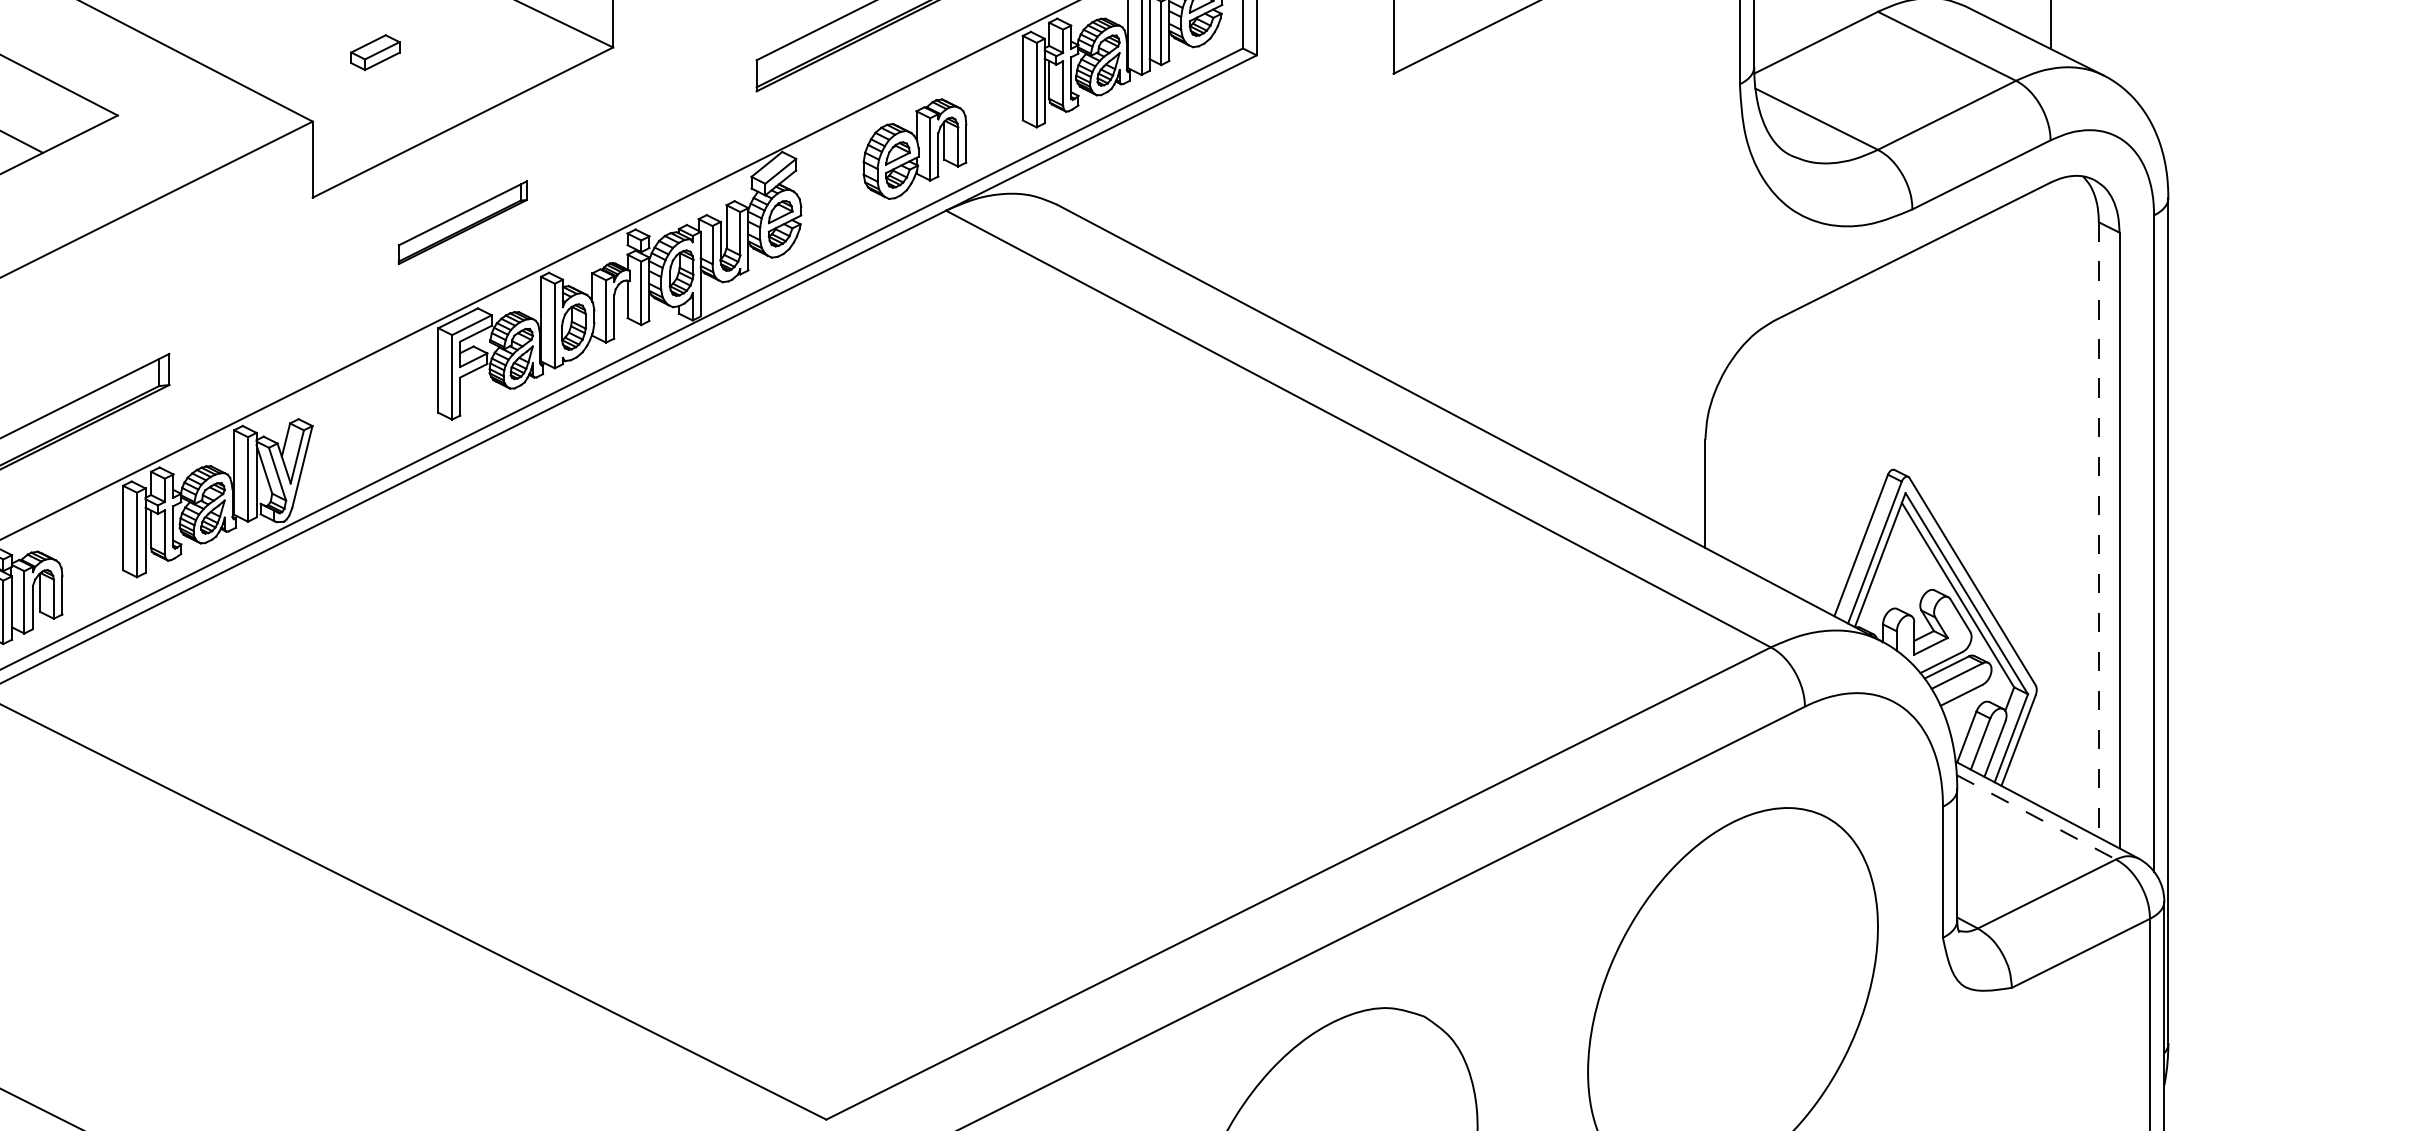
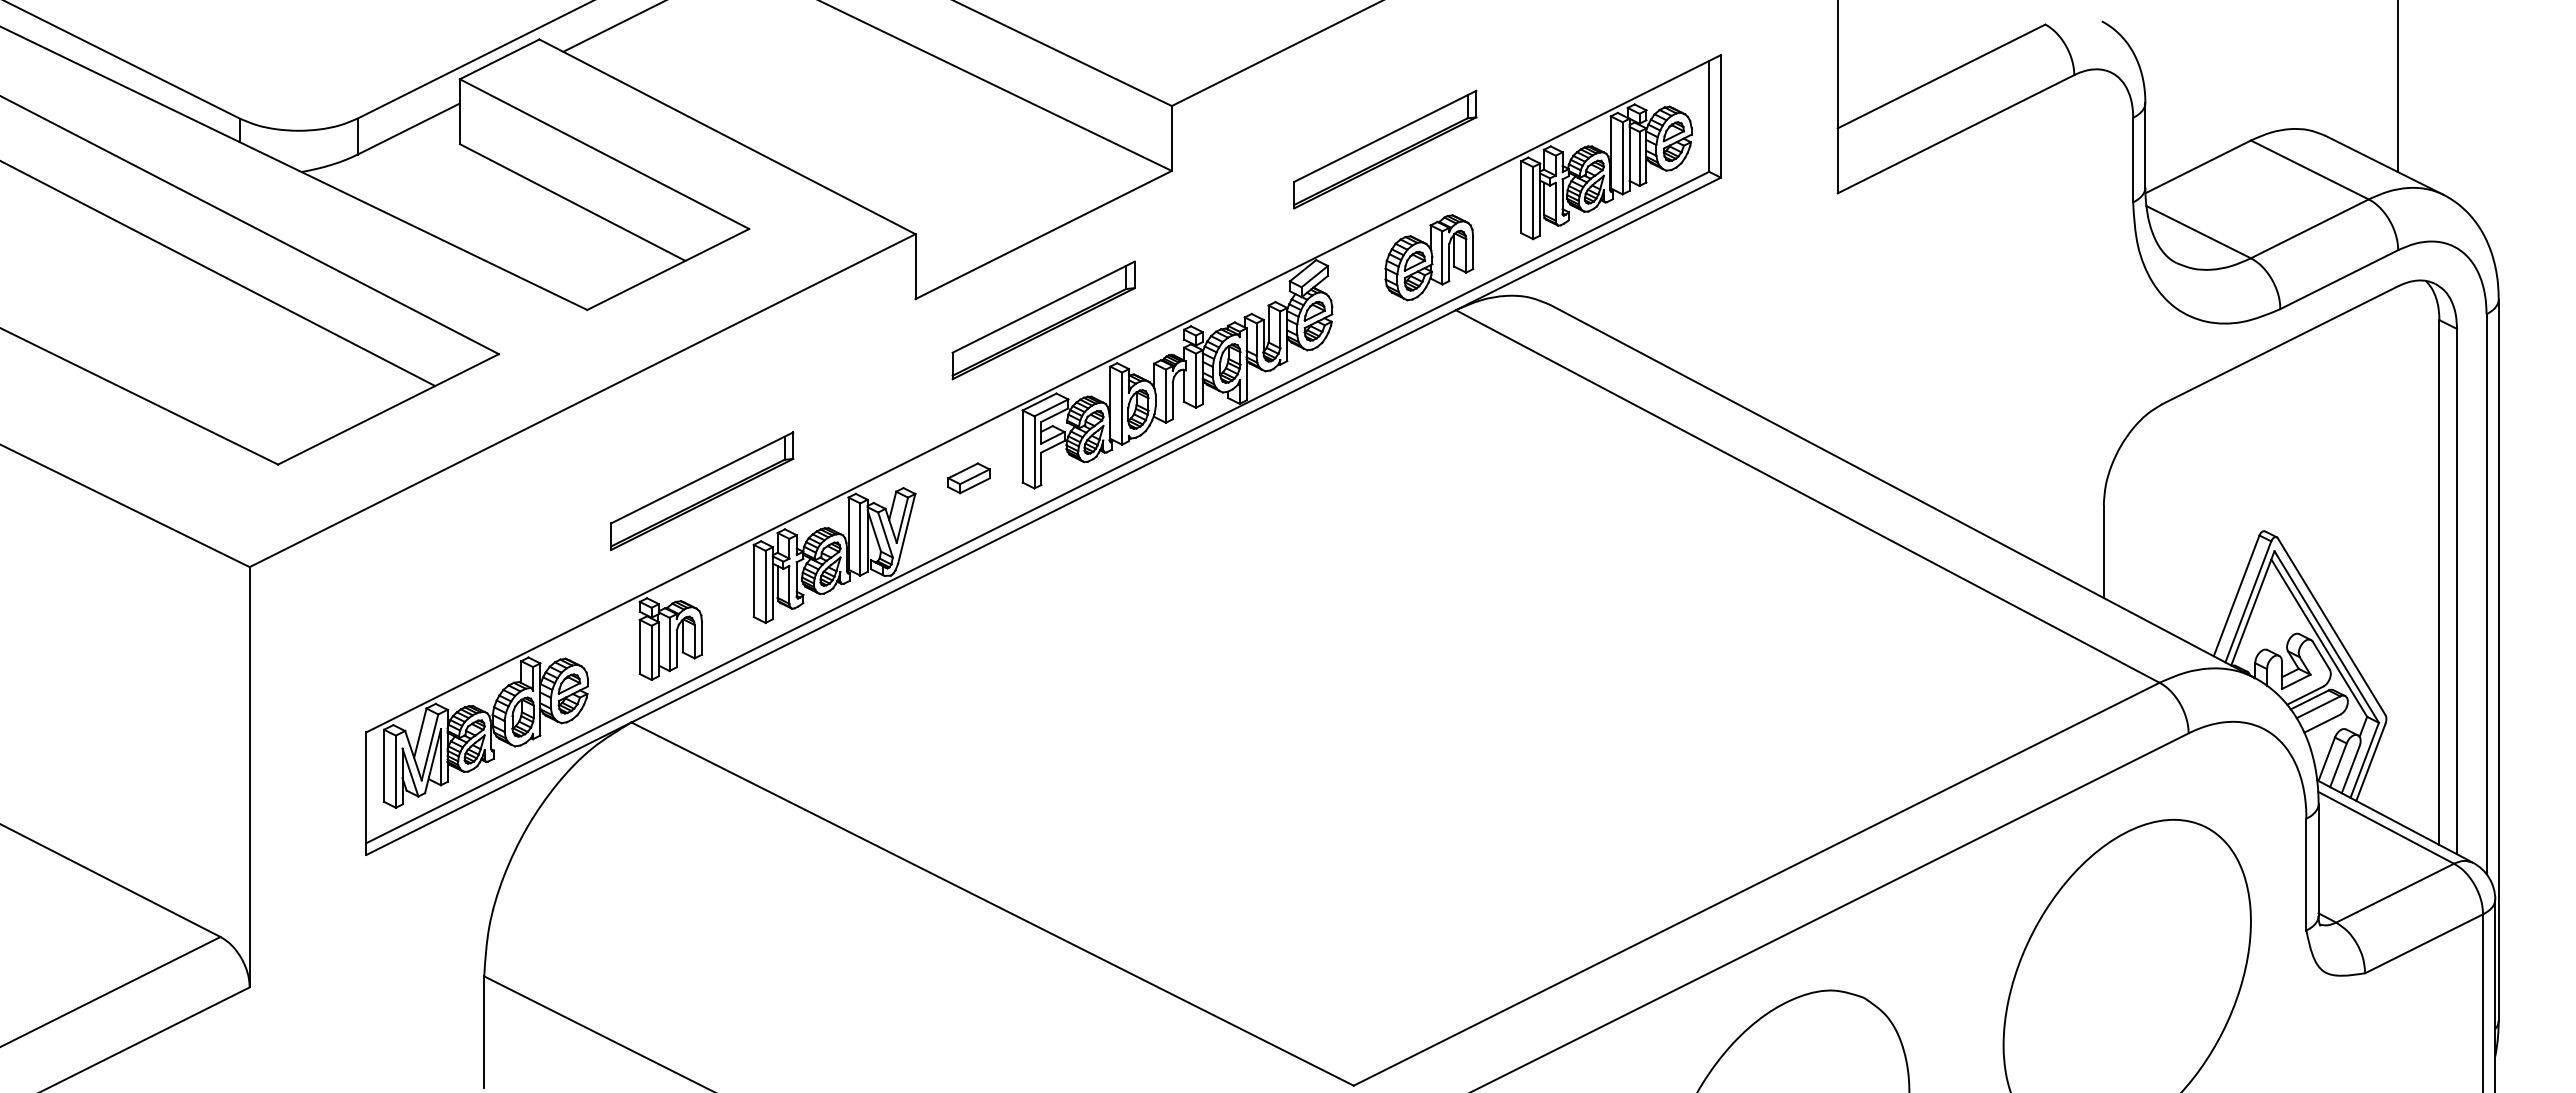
part: (374, 52) -> (968, 478), moved
part: (462, 222) -> (1043, 320), size x1.67
line: (2098, 531) -> (2439, 583), dashed -> solid
line: (2036, 817) -> (2386, 827), dashed -> solid

